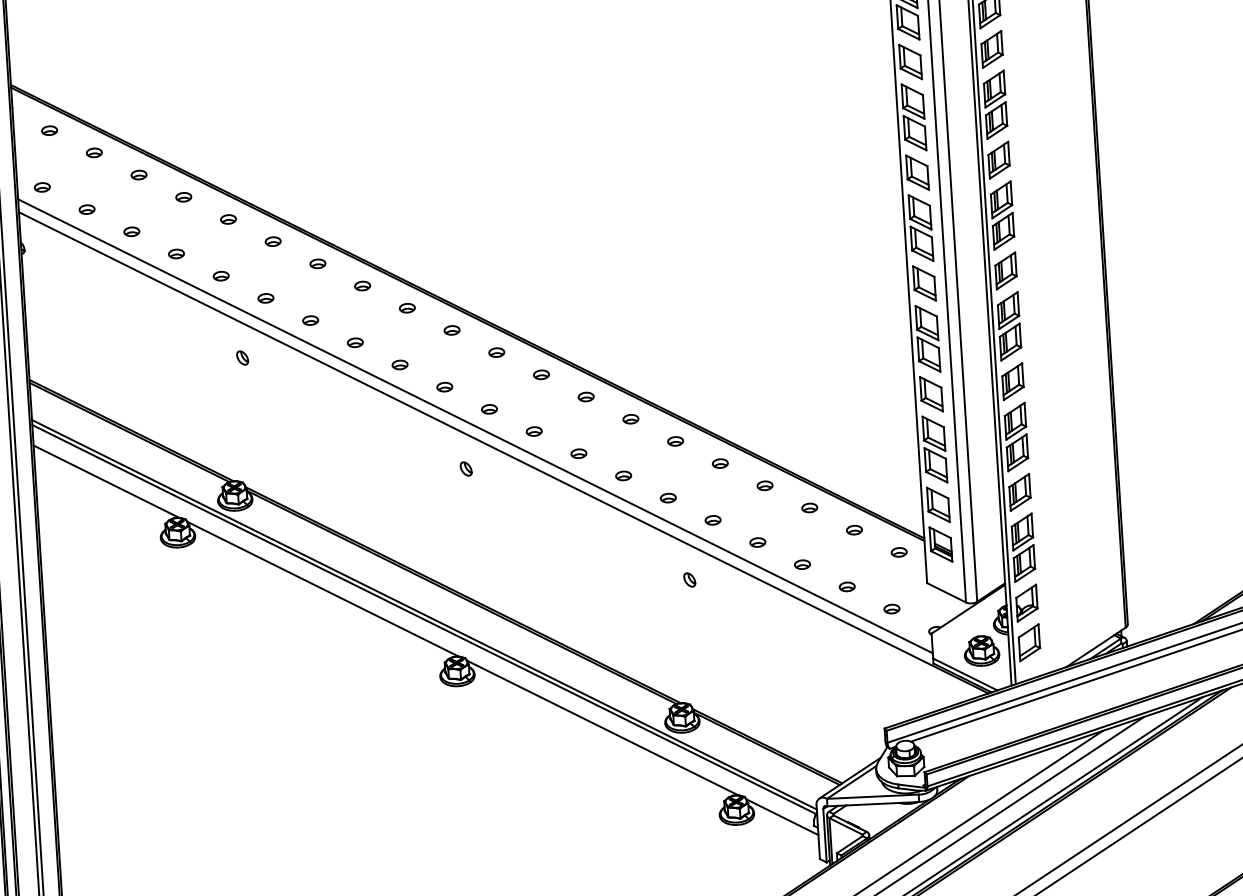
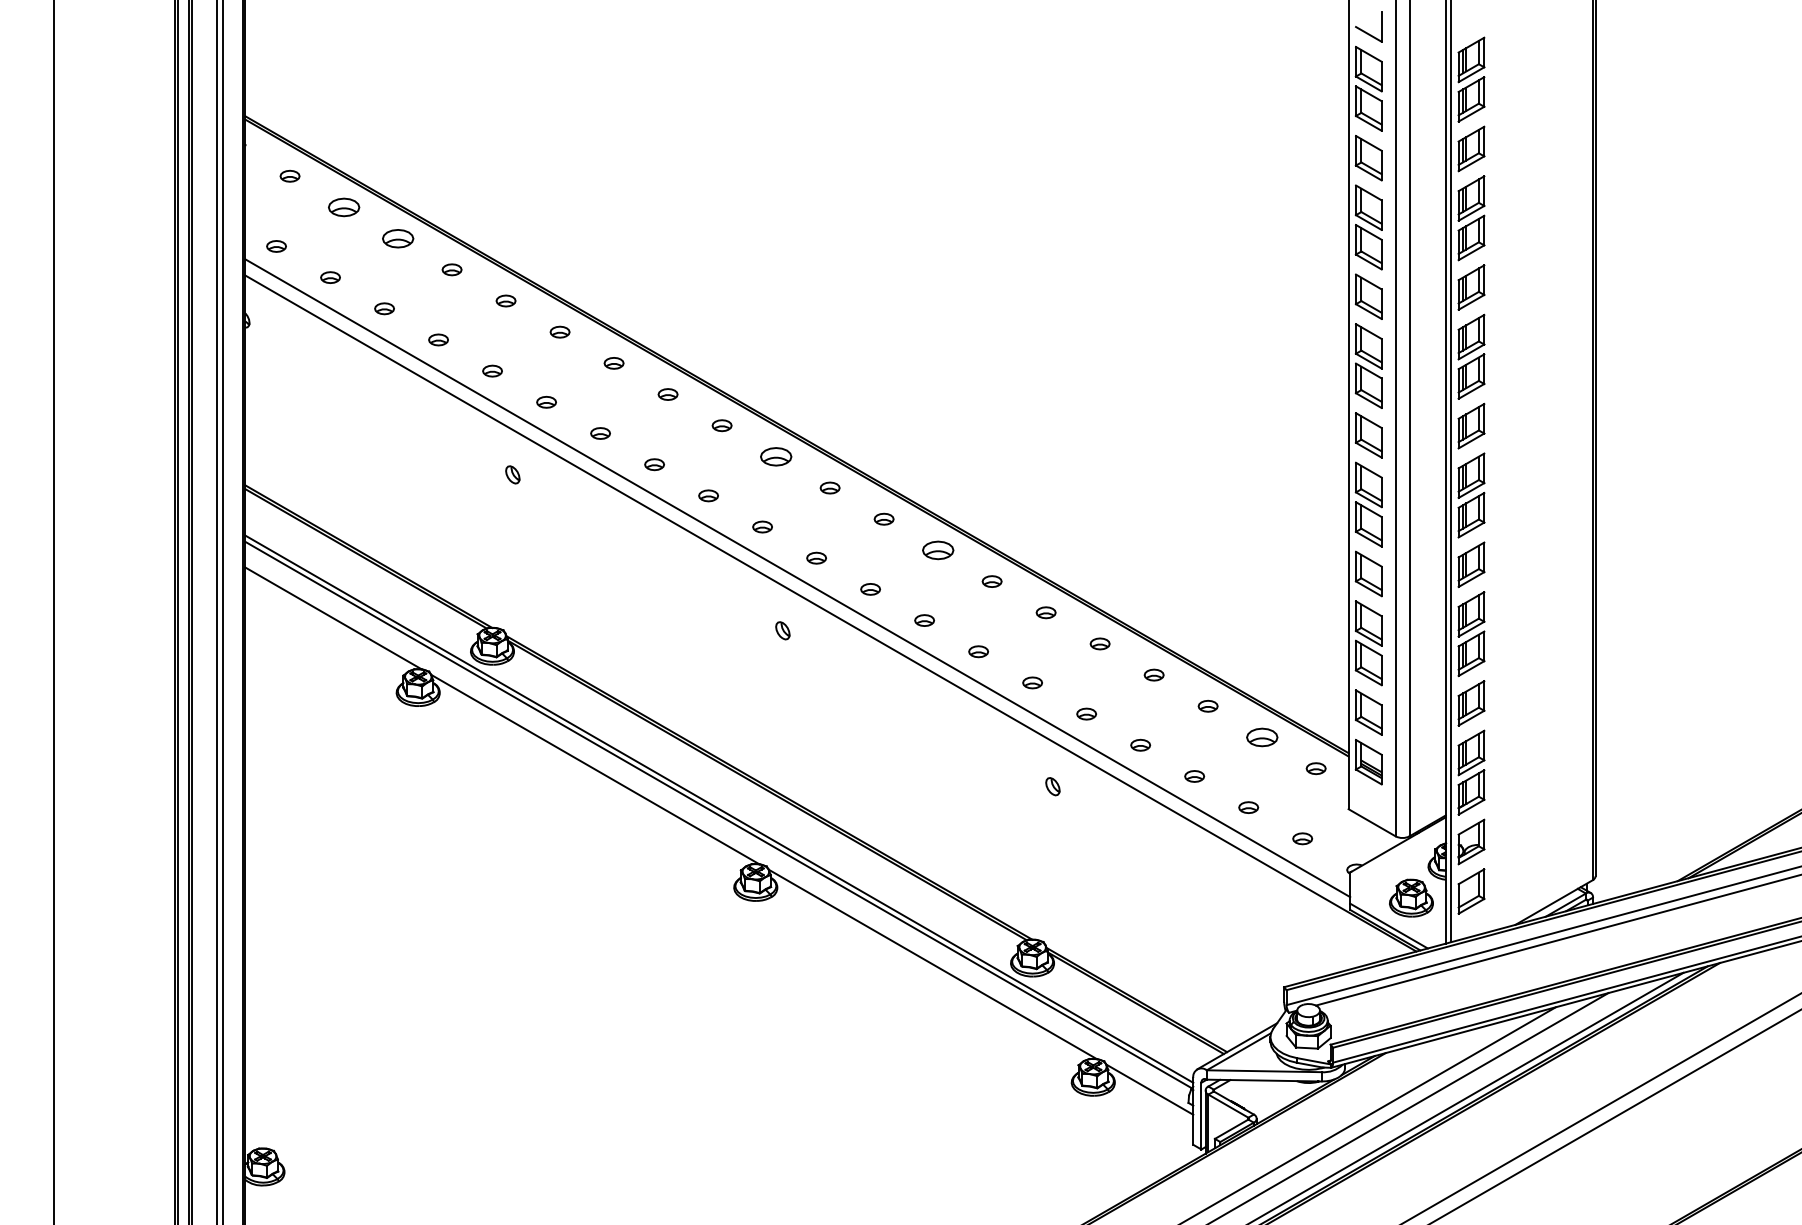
part: (93, 152) -> (343, 207), size x1.6
part: (138, 175) -> (397, 238), size x1.6
part: (451, 330) -> (775, 456), size x1.6
part: (585, 397) -> (937, 550), size x1.6
part: (853, 530) -> (1261, 737), size x1.6

